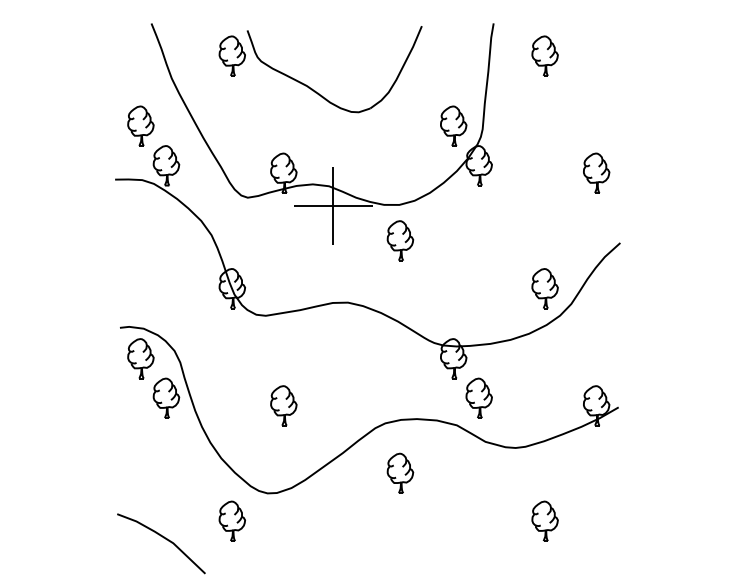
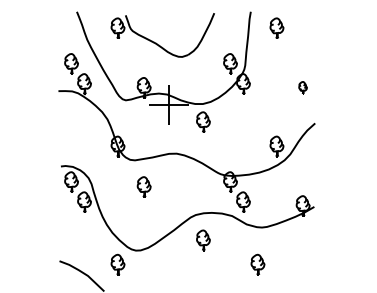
part: (595, 172) -> (302, 87), size x0.6
part: (282, 404) -> (143, 186), moved
part: (544, 520) -> (257, 264), moved

